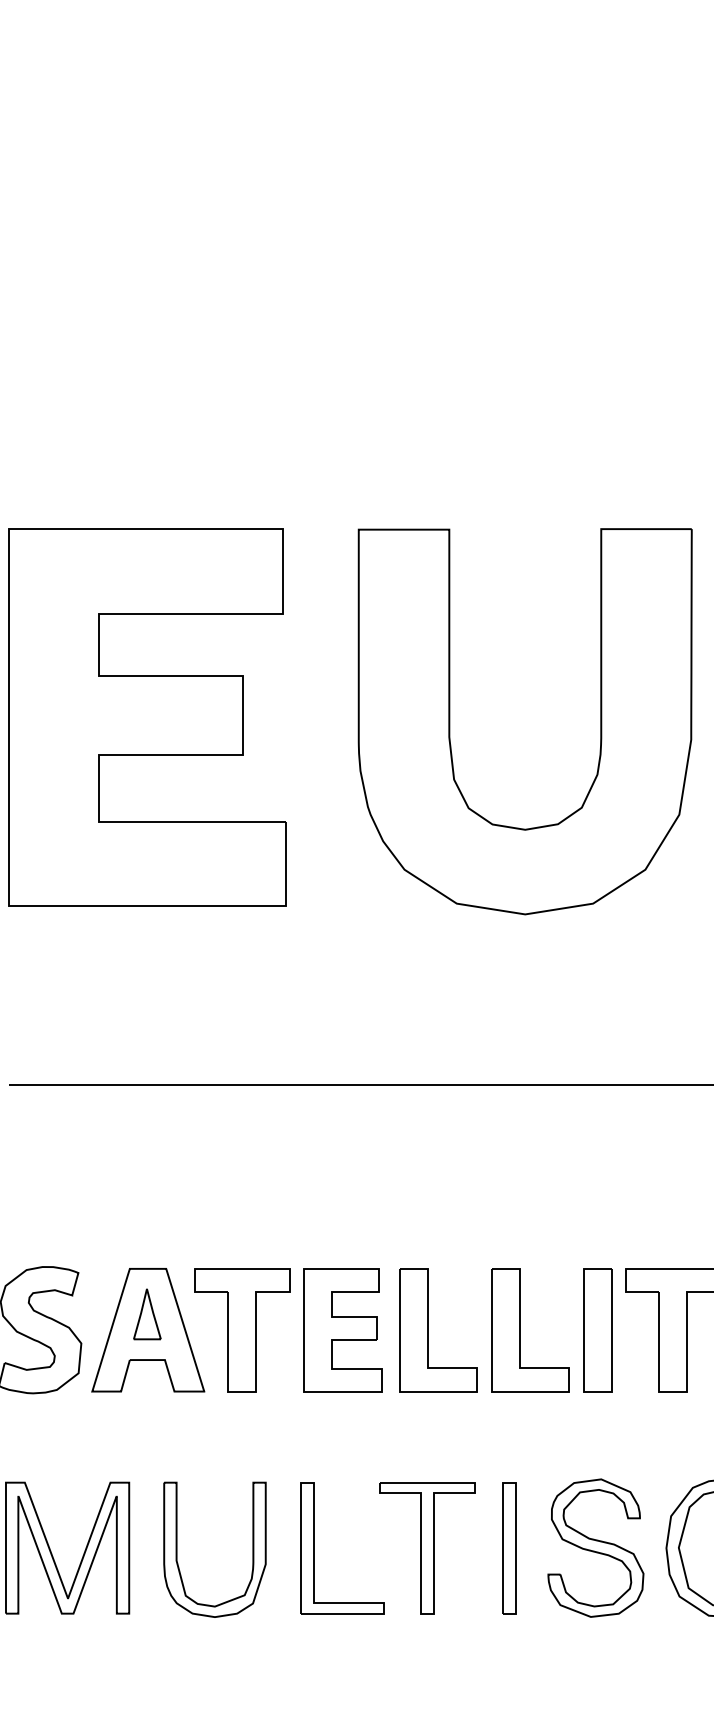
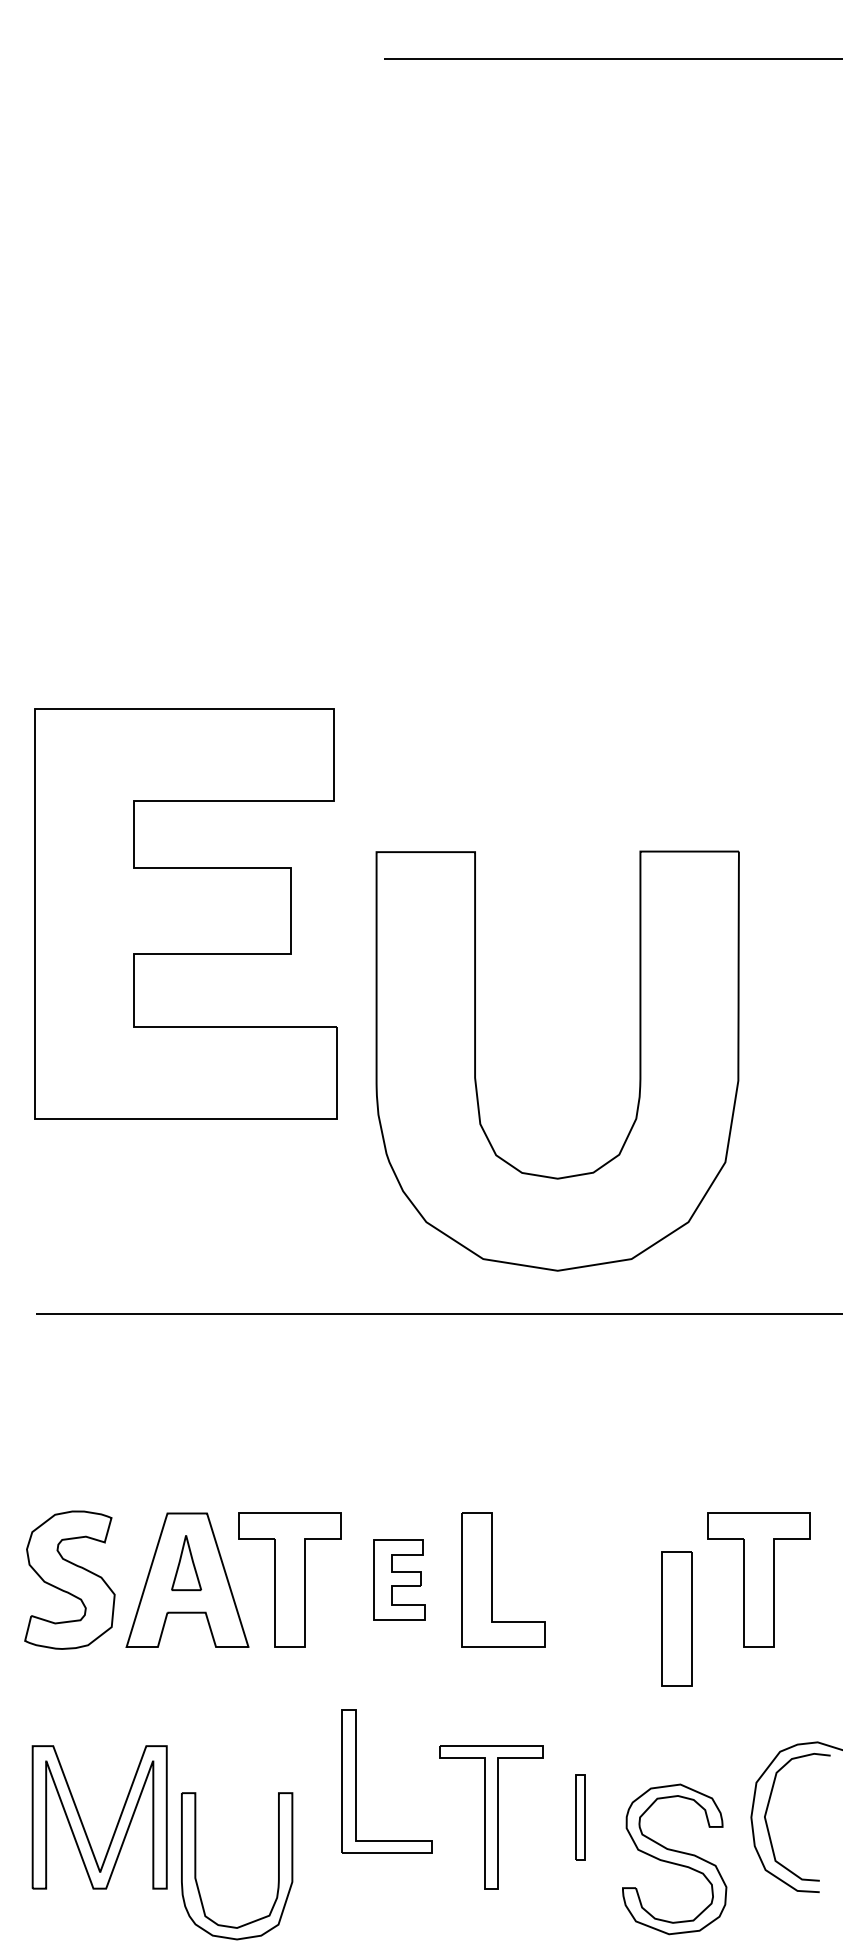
part: (449, 721) -> (475, 1060), moved
part: (343, 1329) -> (399, 1579), size x0.6
part: (520, 1329) -> (592, 1579), removed
part: (597, 1329) -> (676, 1618), moved
part: (314, 1548) -> (356, 1781), moved
part: (509, 1548) -> (580, 1817), size x0.6
part: (595, 1548) -> (674, 1859), moved
part: (177, 1550) -> (196, 1866), moved

